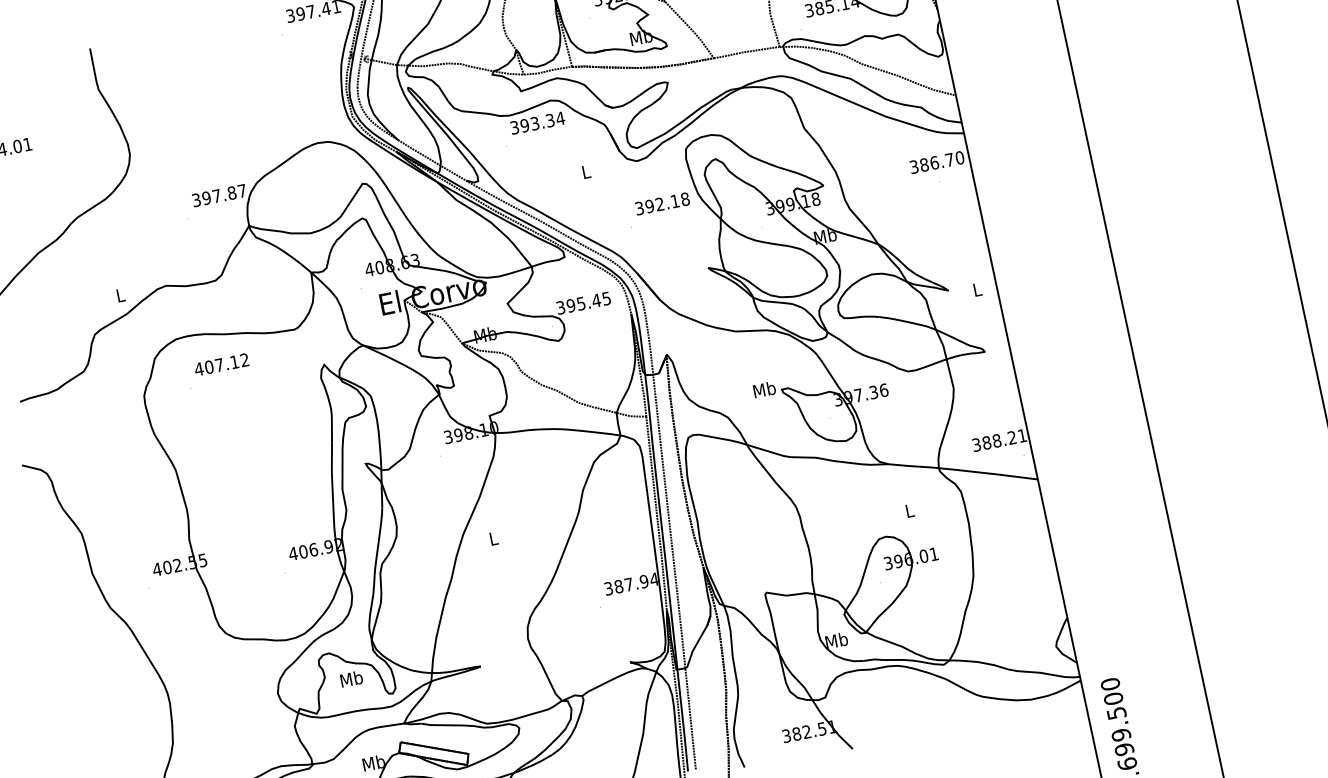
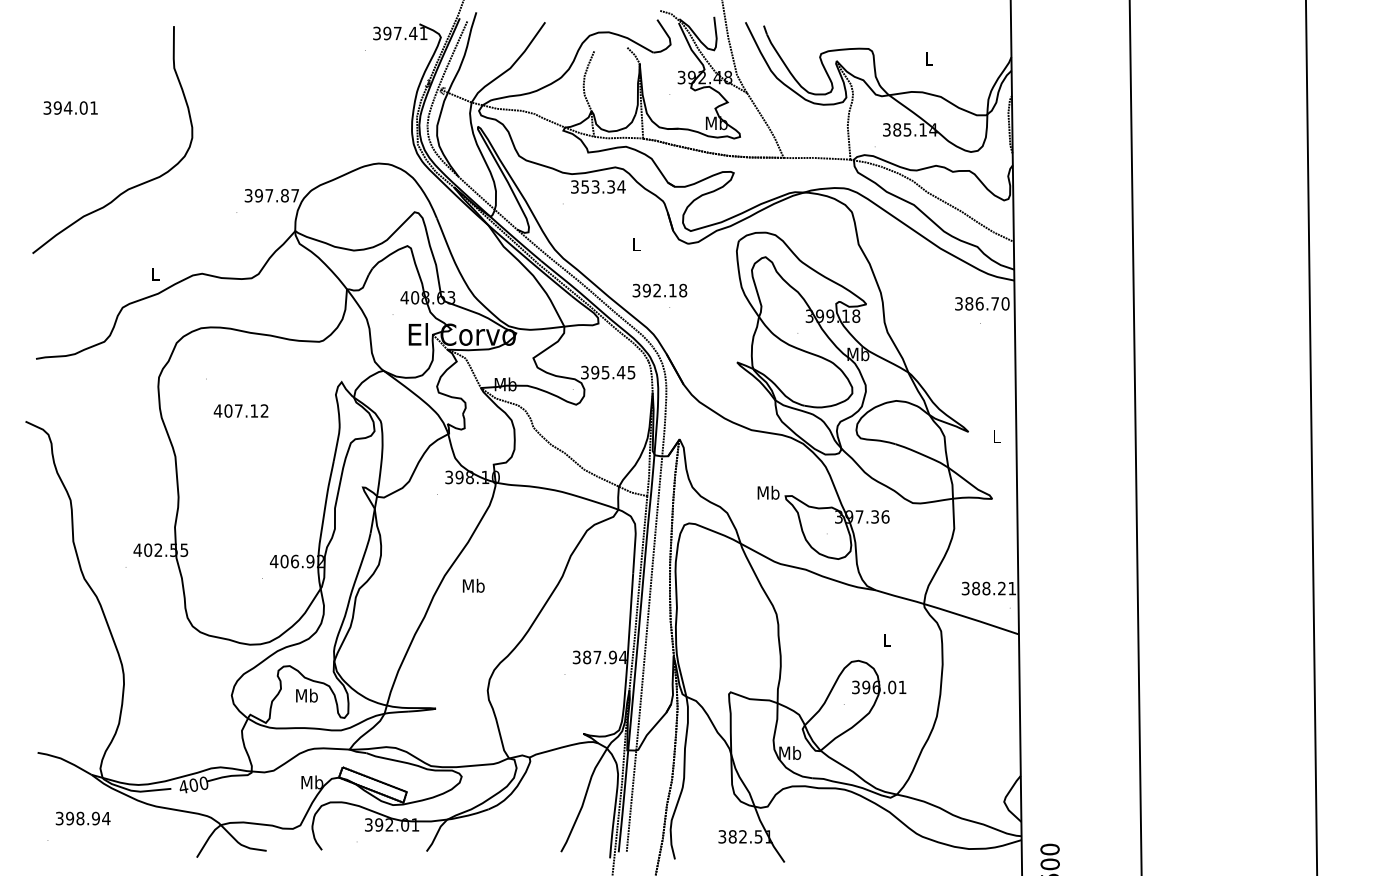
text: (525, 125) -> (585, 186), 393.34 -> 353.34
text: (662, 203) -> (659, 290), moved
text: (221, 364) -> (240, 410), moved
text: (493, 538) -> (473, 585), L -> Mb

